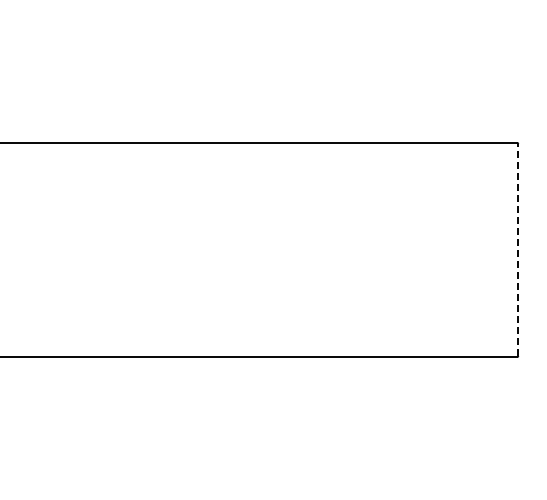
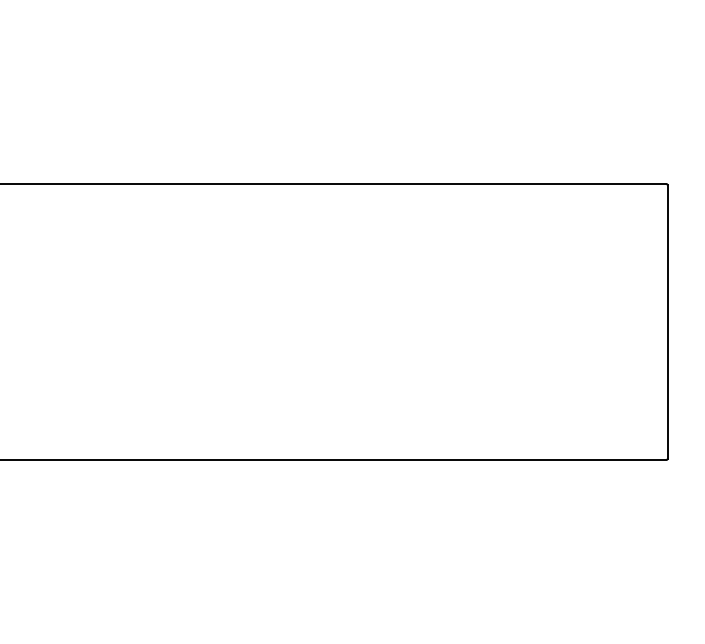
line: (518, 249) -> (668, 321), dashed -> solid

